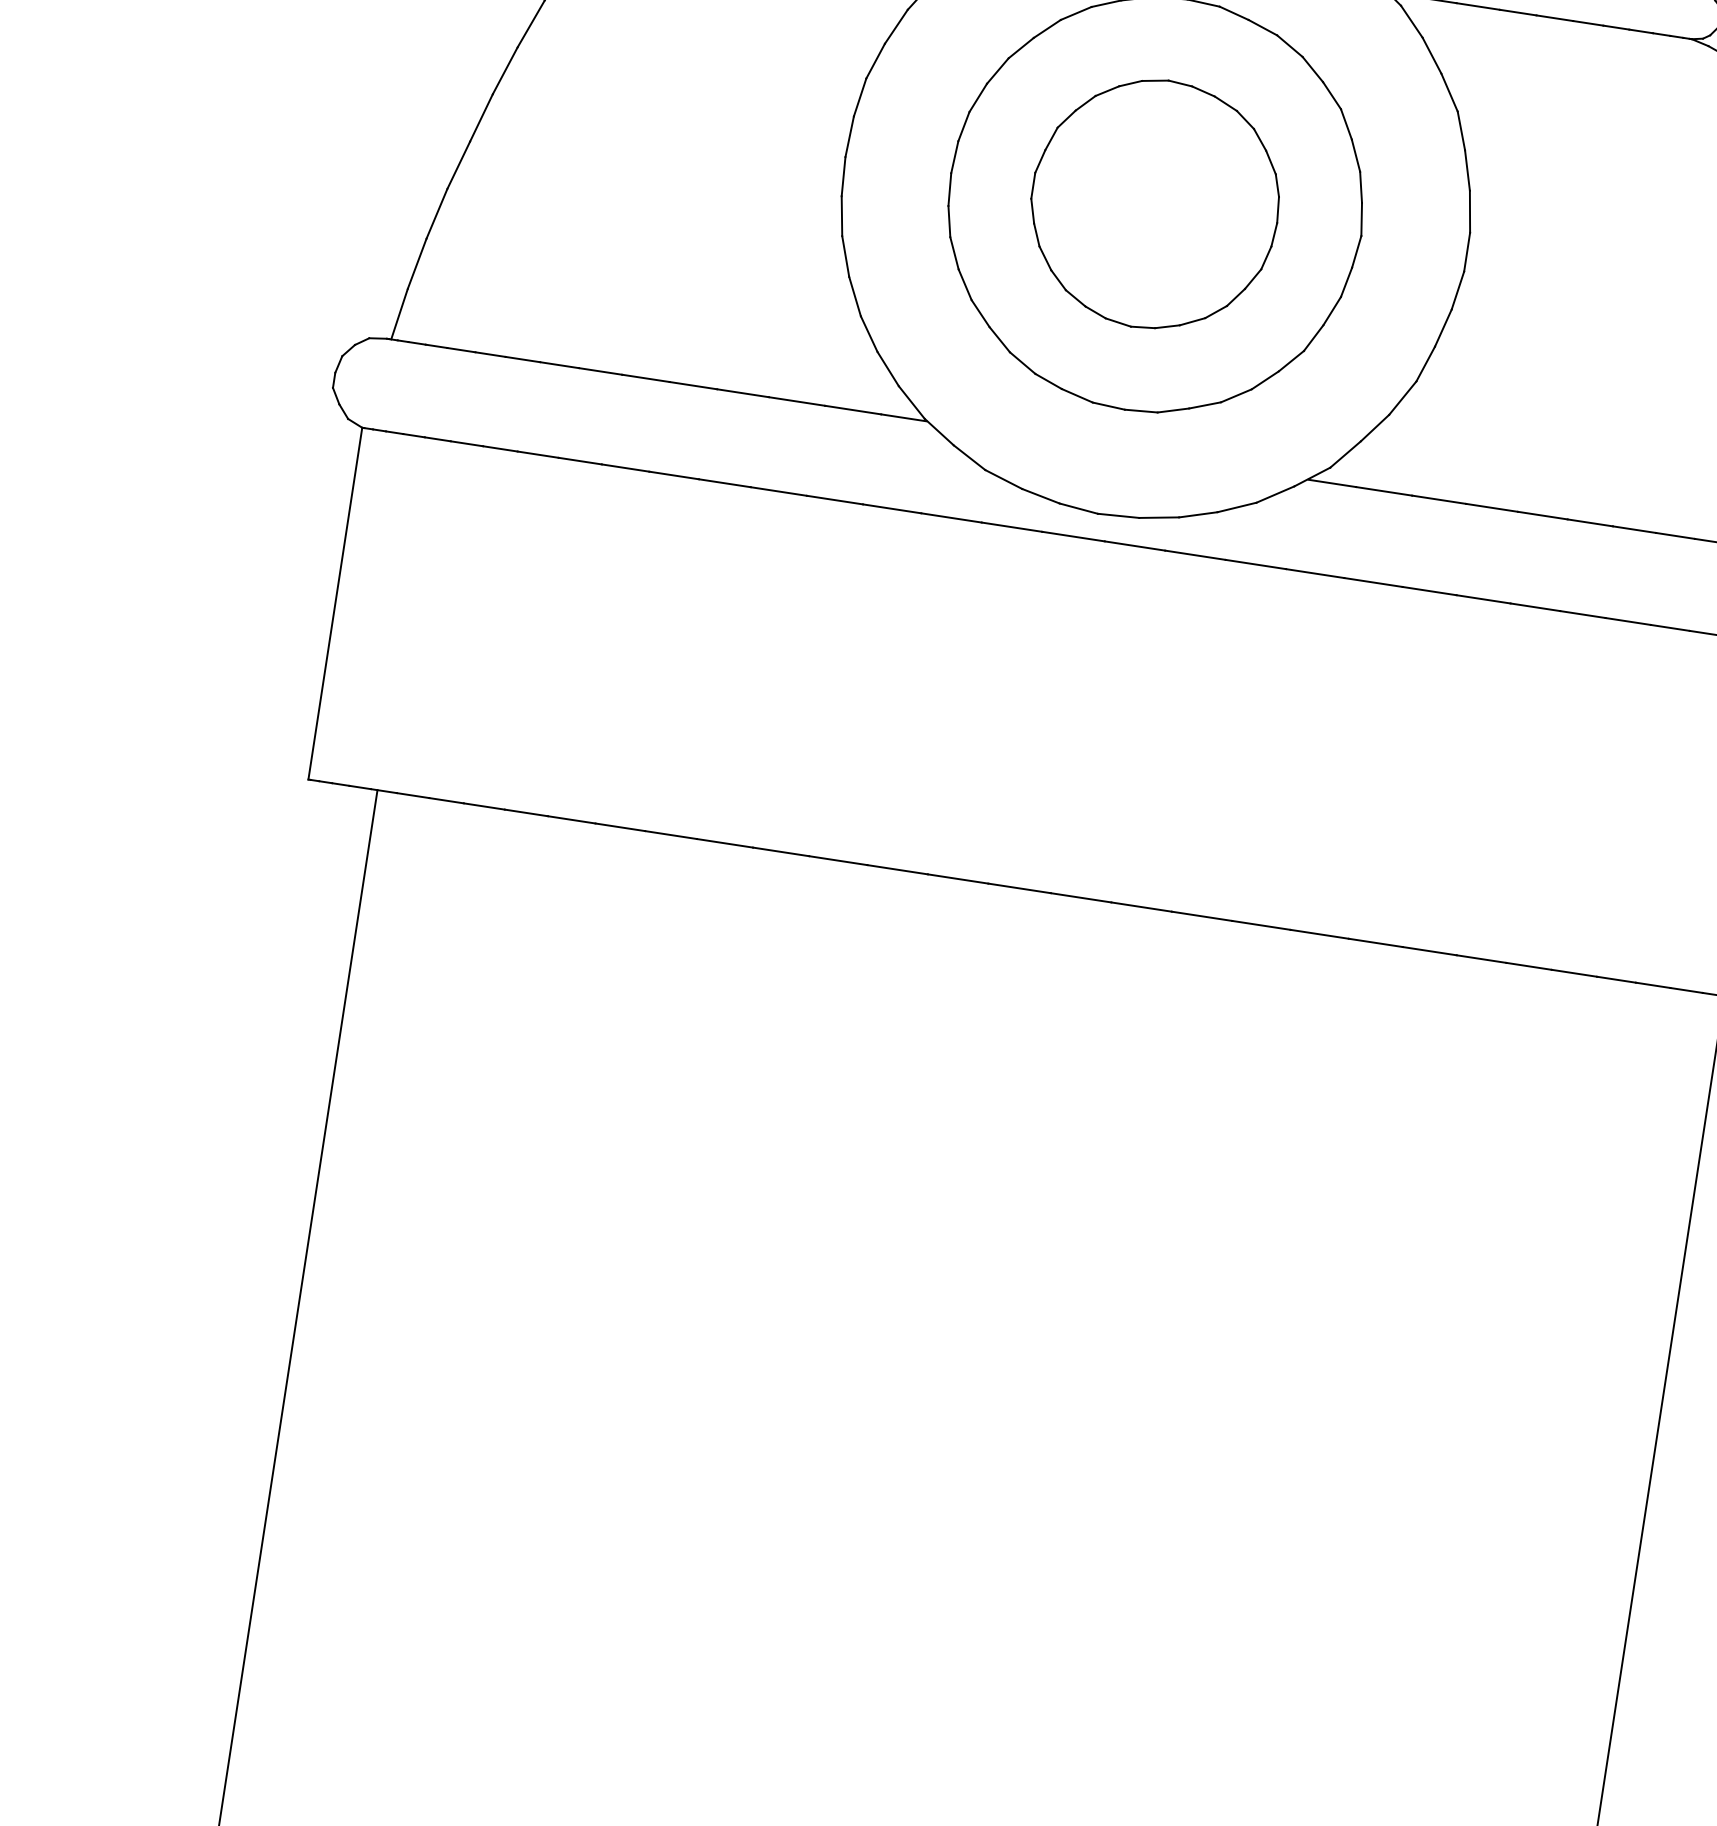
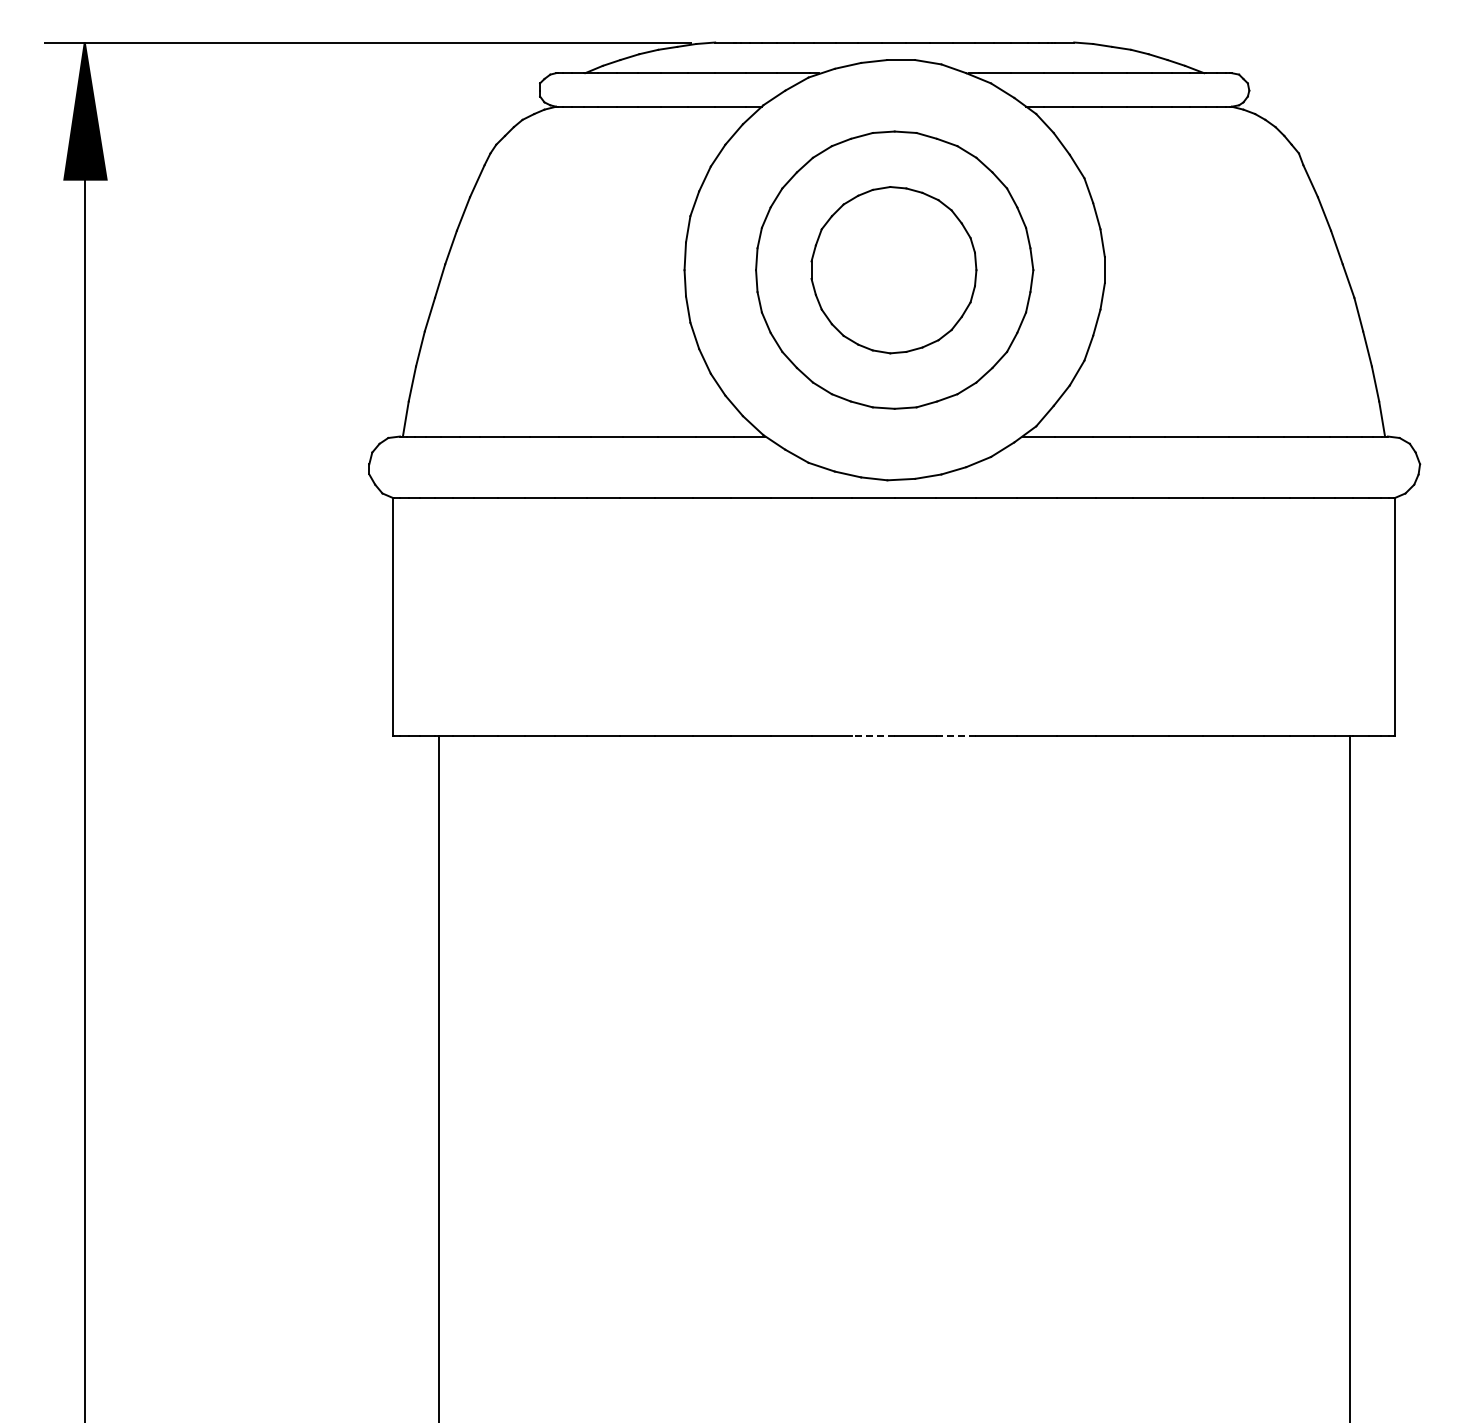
line: (1019, 888) -> (873, 735), solid -> dashed
line: (1140, 906) -> (955, 735), solid -> dashed

